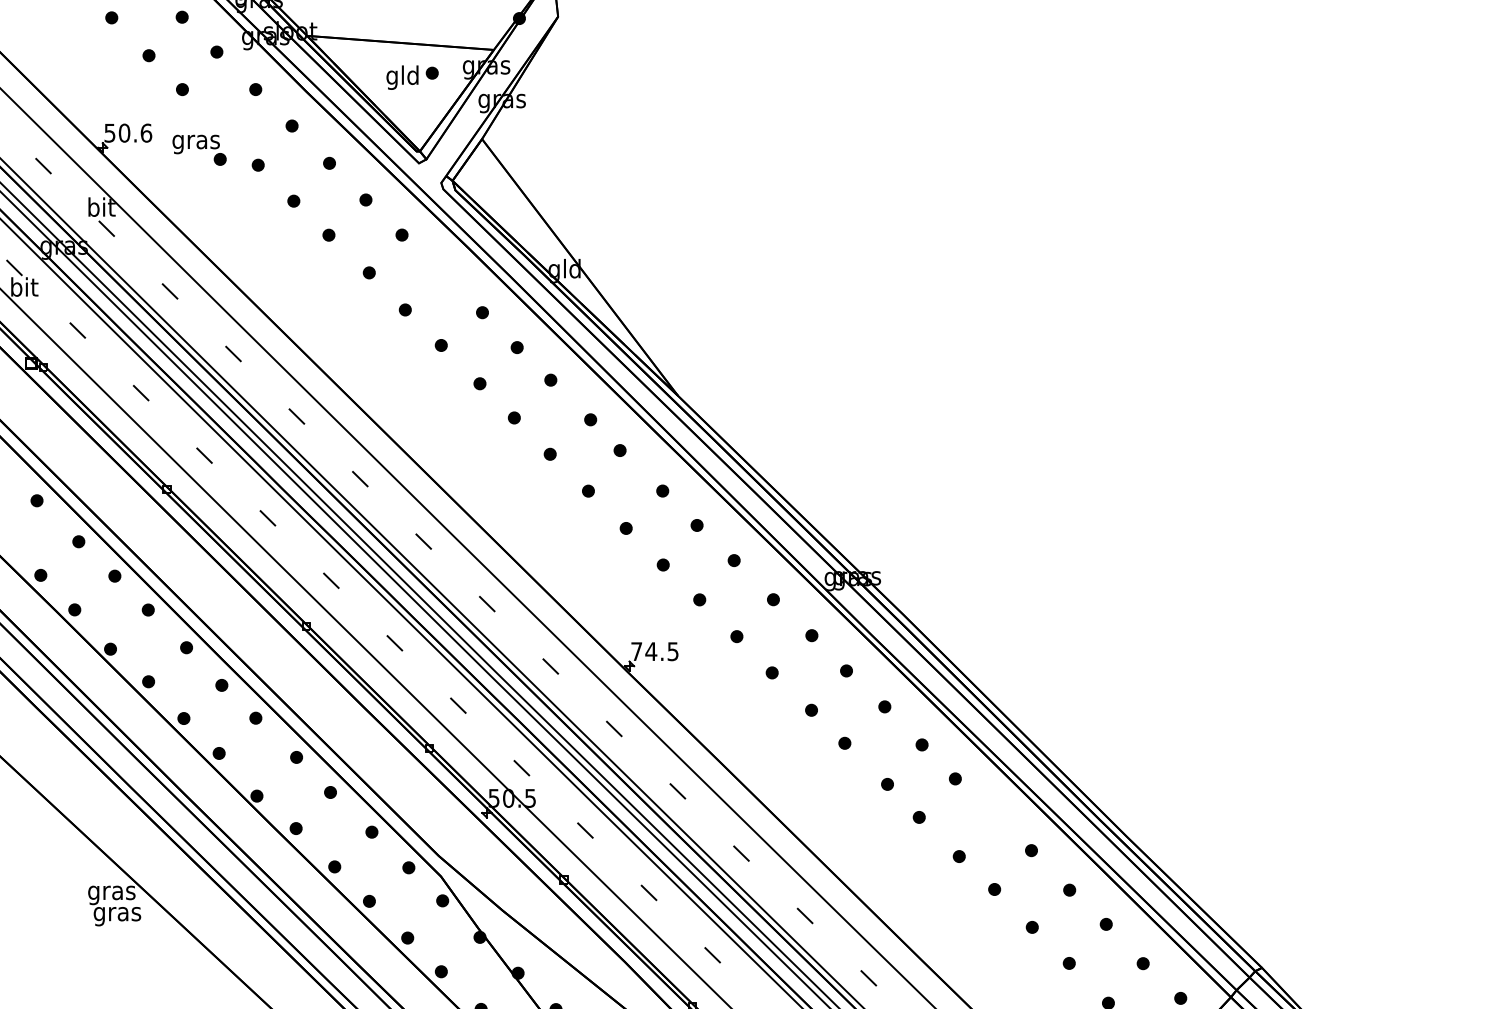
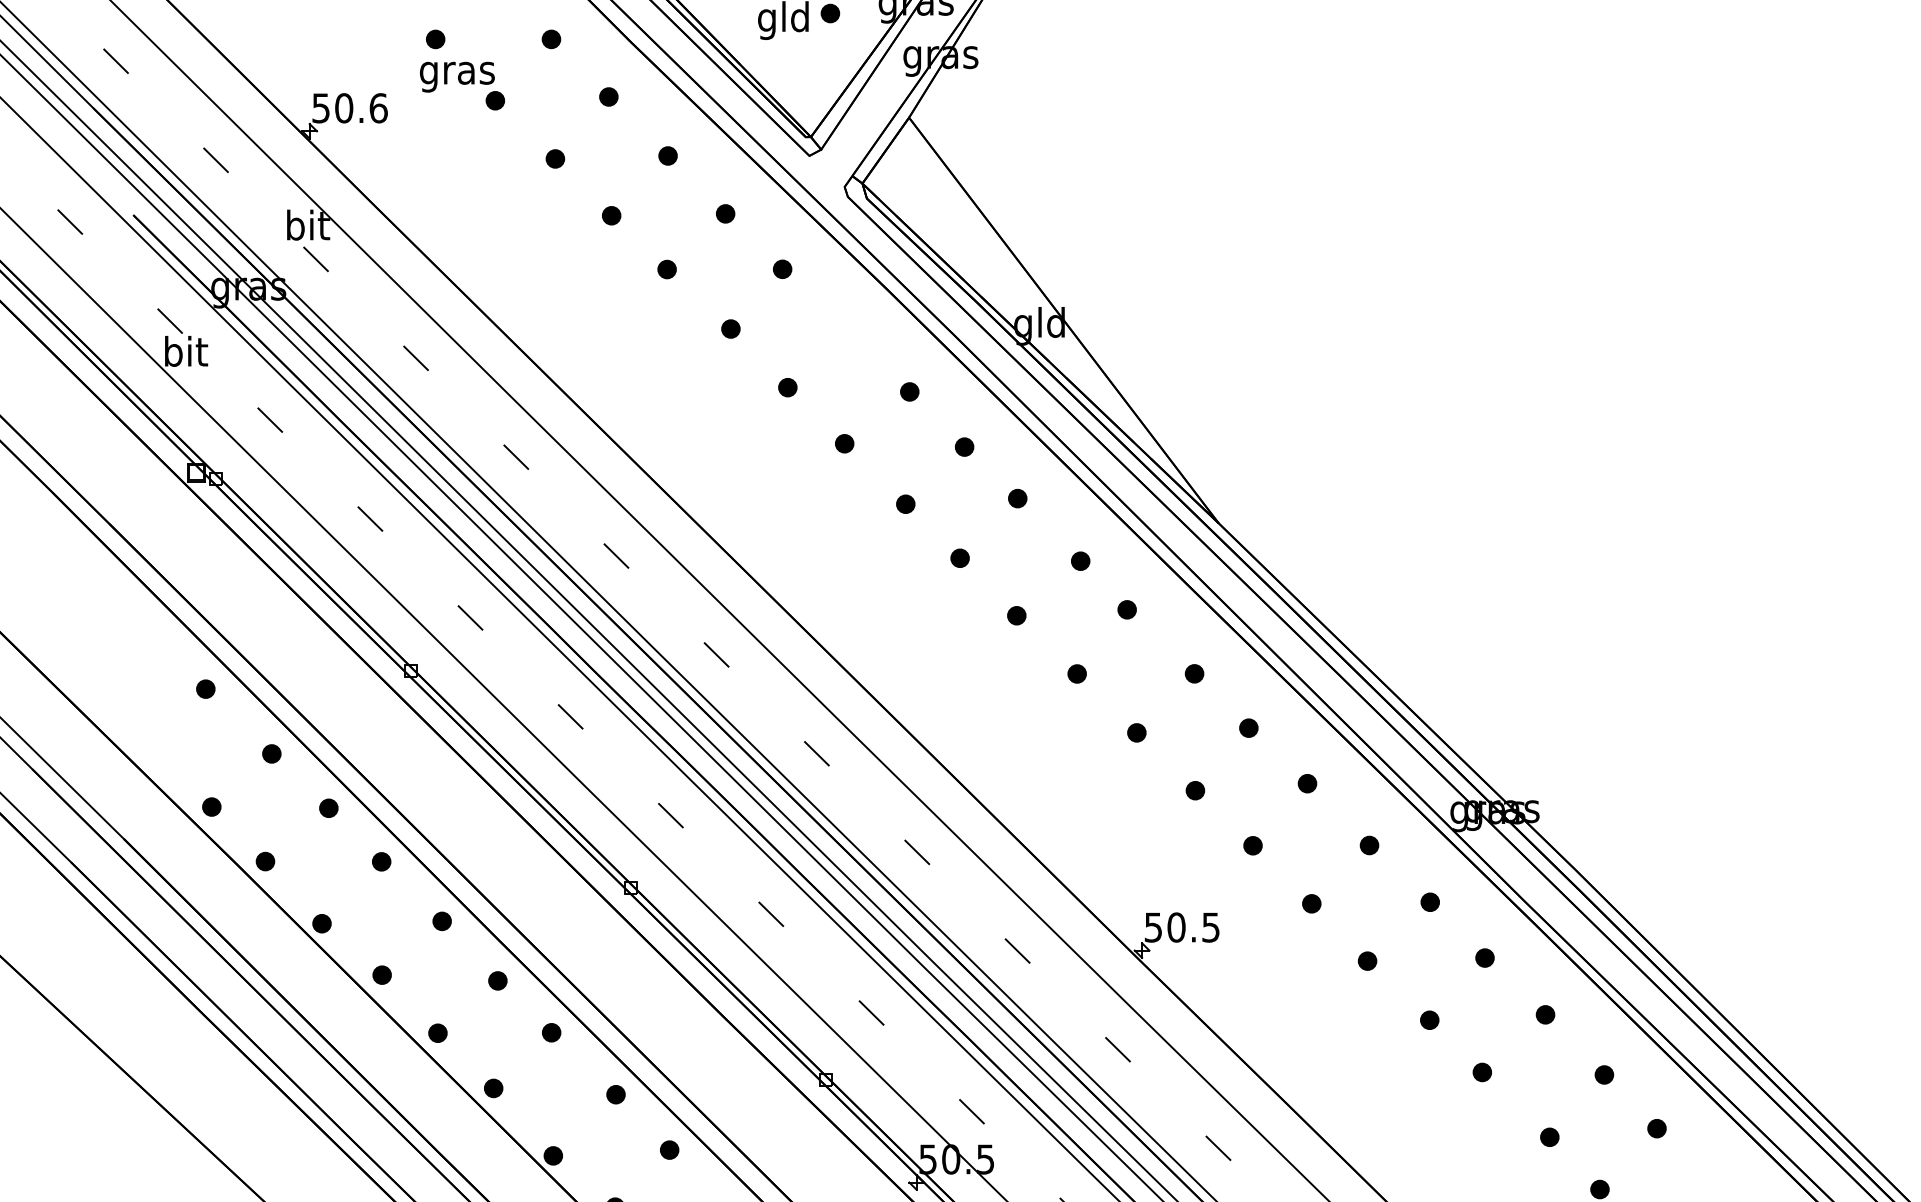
part: (199, 149) -> (462, 85), moved
text: (644, 651) -> (1165, 927), 74.5 -> 50.5

